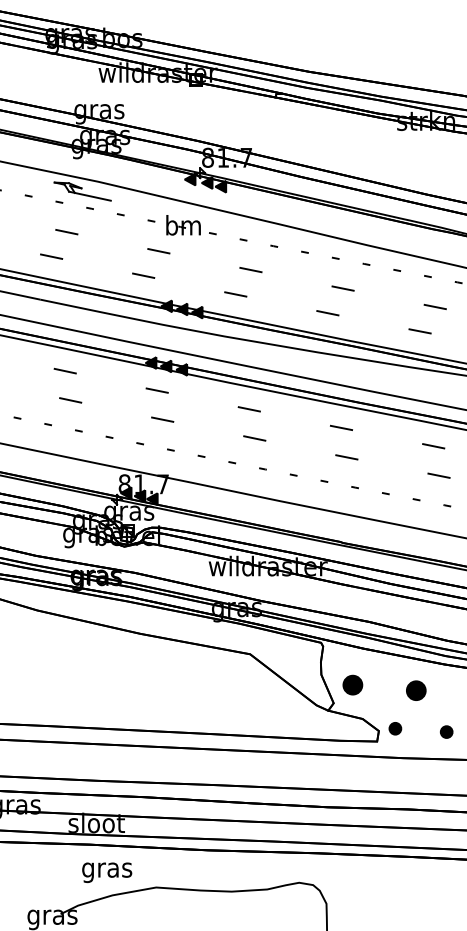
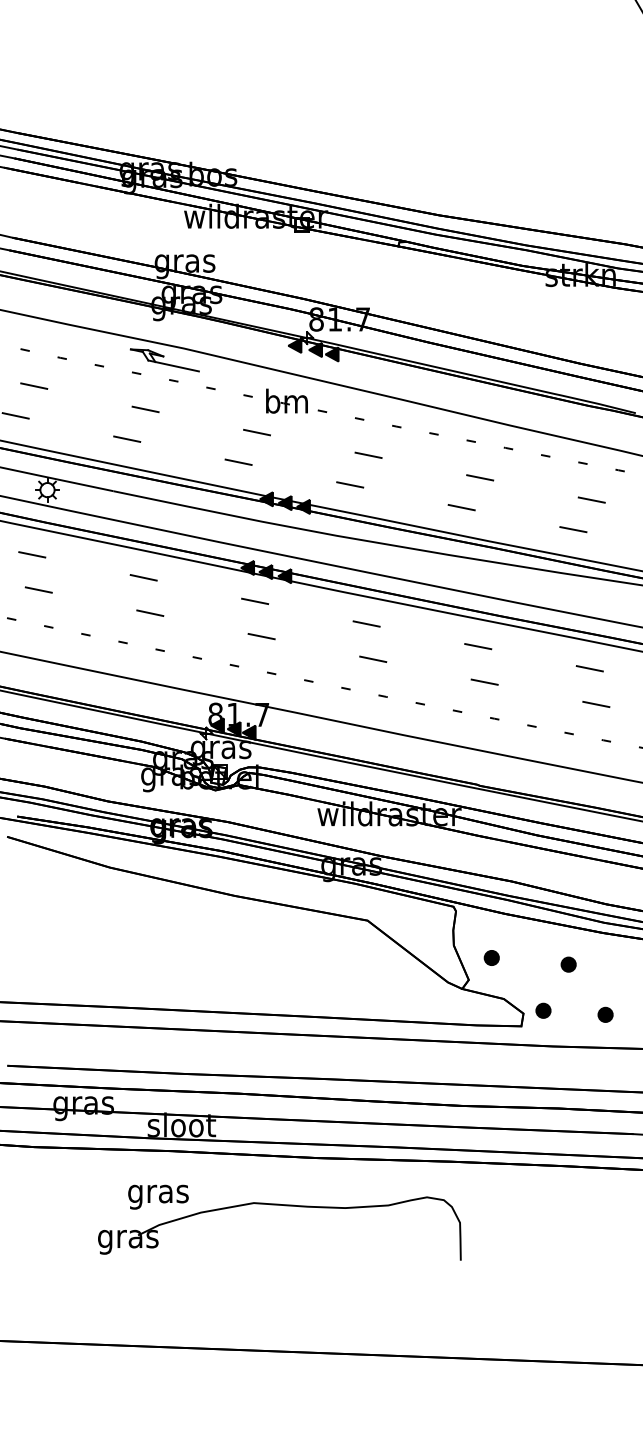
part: (352, 684) -> (491, 957), size x0.62
part: (416, 690) -> (568, 964), size x0.62
text: (107, 872) -> (158, 1196), moved

